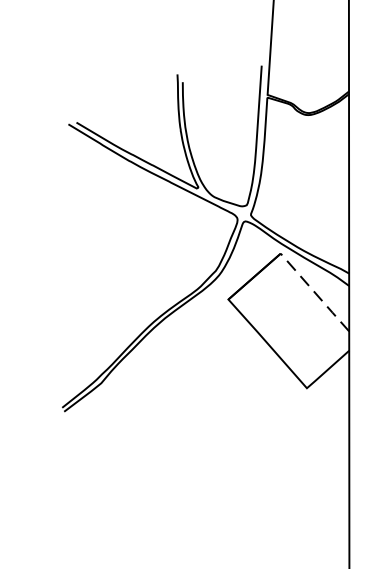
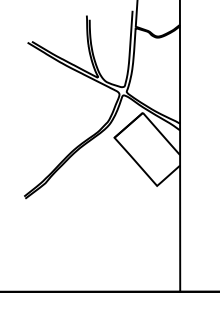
line: (314, 293) -> (161, 134), dashed -> solid

